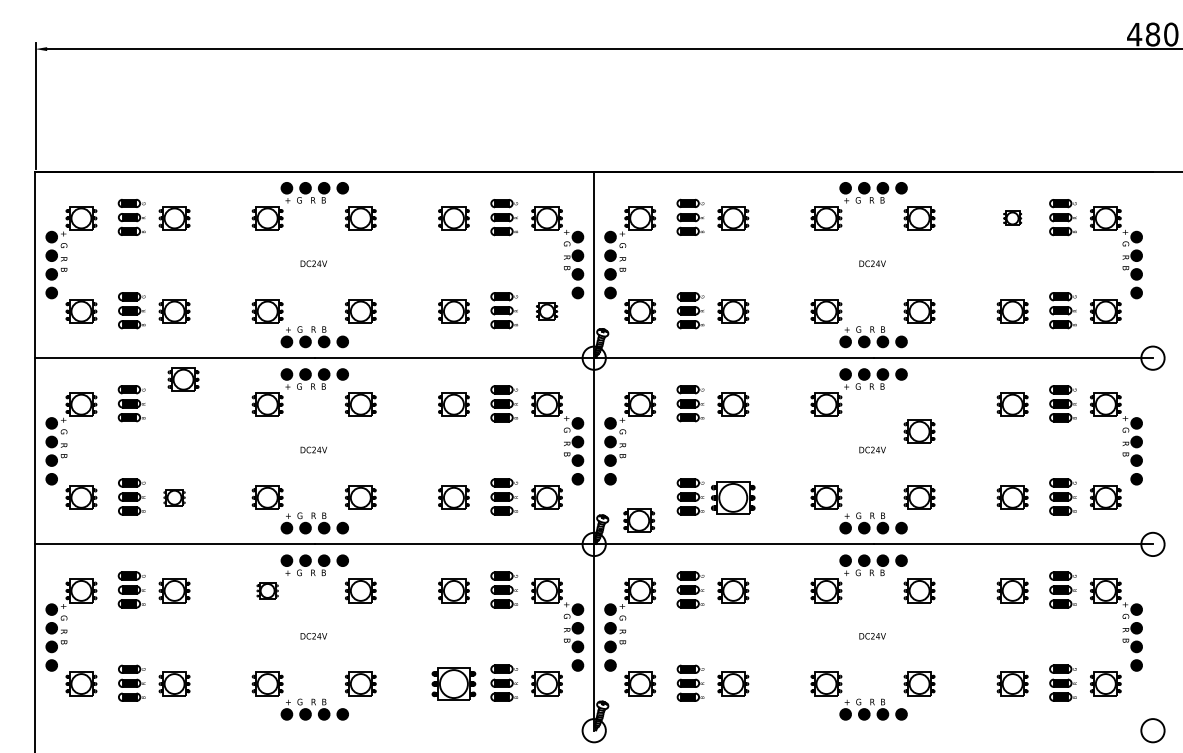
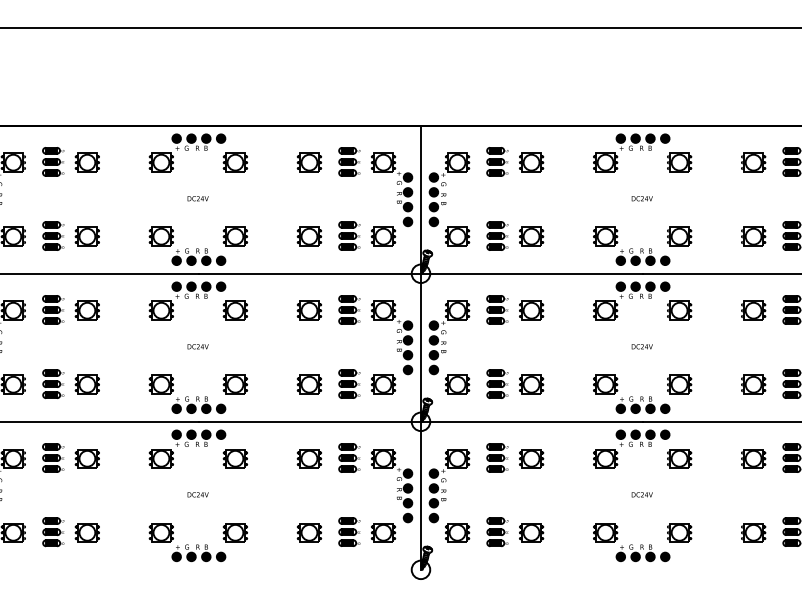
part: (1012, 218) -> (753, 162), size x1.67
part: (546, 311) -> (383, 236), size x1.43
part: (183, 379) -> (87, 310), moved
part: (919, 431) -> (679, 310), moved
part: (174, 497) -> (87, 384), size x1.43
part: (733, 497) -> (531, 384), size x0.71
part: (639, 520) -> (457, 384), moved
part: (267, 590) -> (161, 458), size x1.43
part: (453, 683) -> (309, 532), size x0.71

